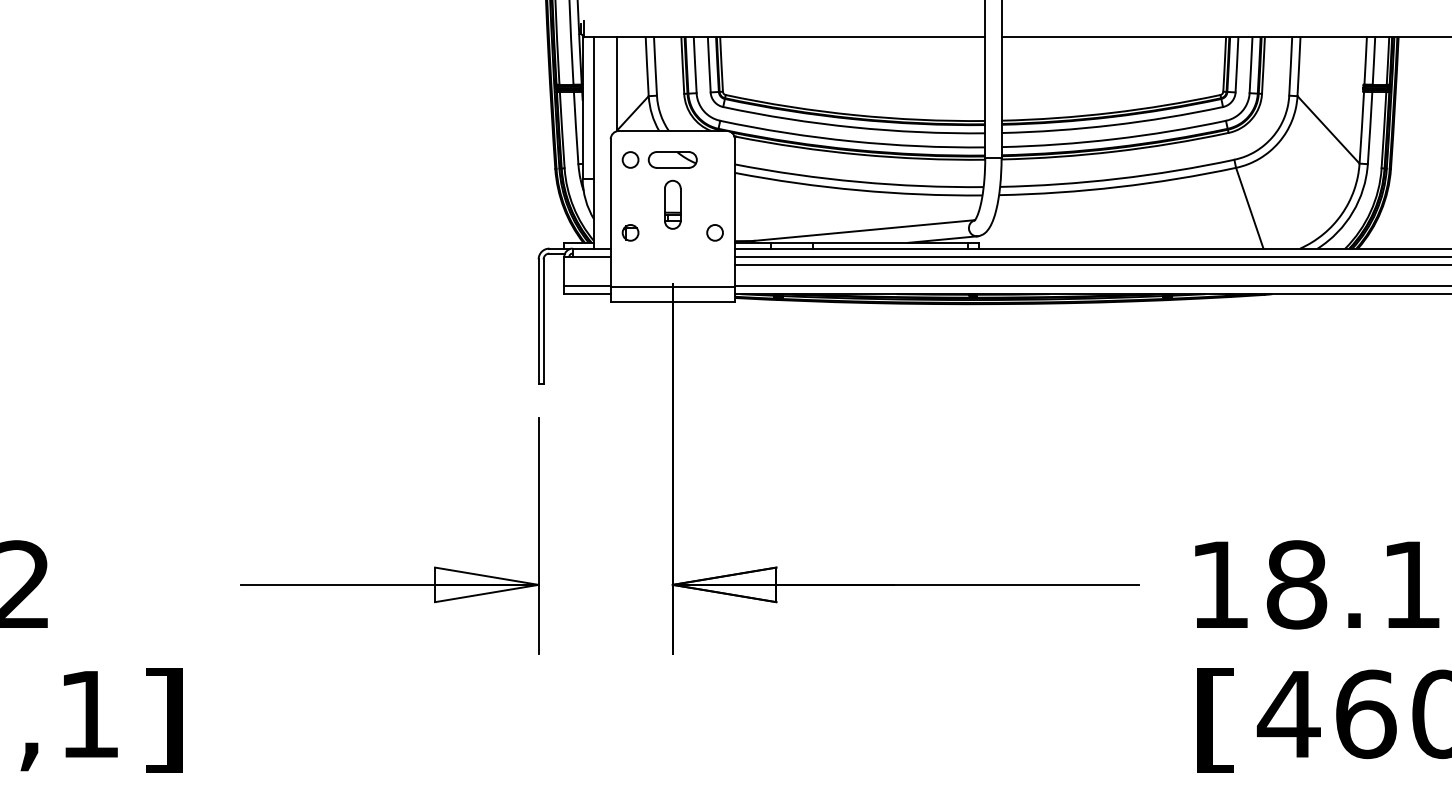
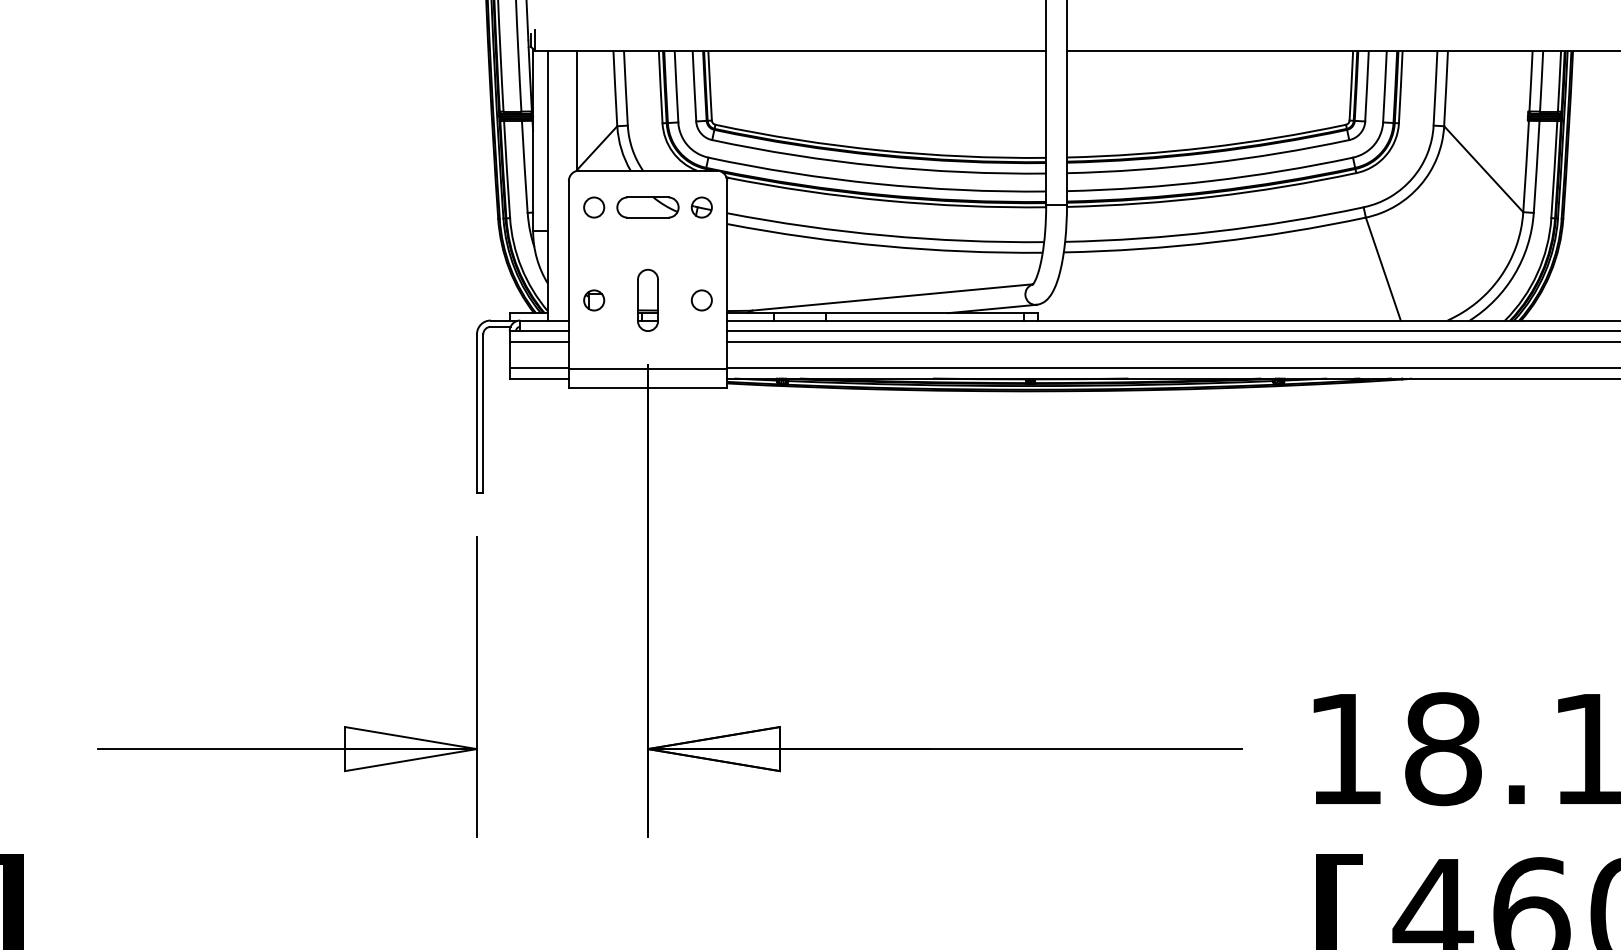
part: (714, 159) -> (701, 206), added
part: (672, 204) -> (647, 299), moved
line: (587, 265) -> (539, 342), added

